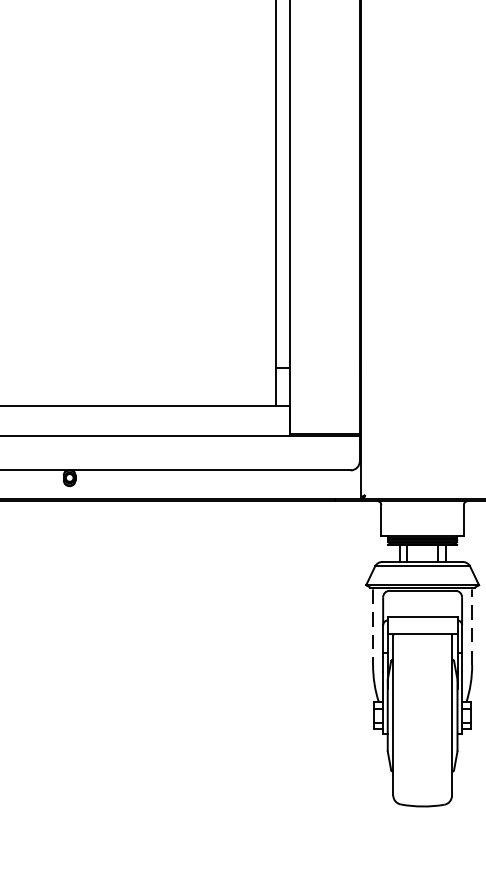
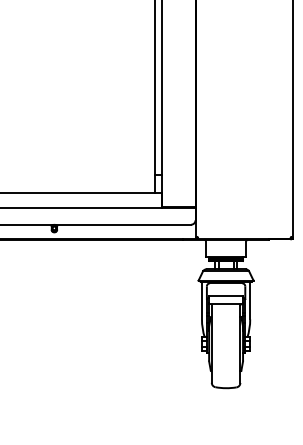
line: (472, 626) -> (250, 300), dashed -> solid
line: (372, 628) -> (201, 301), dashed -> solid

